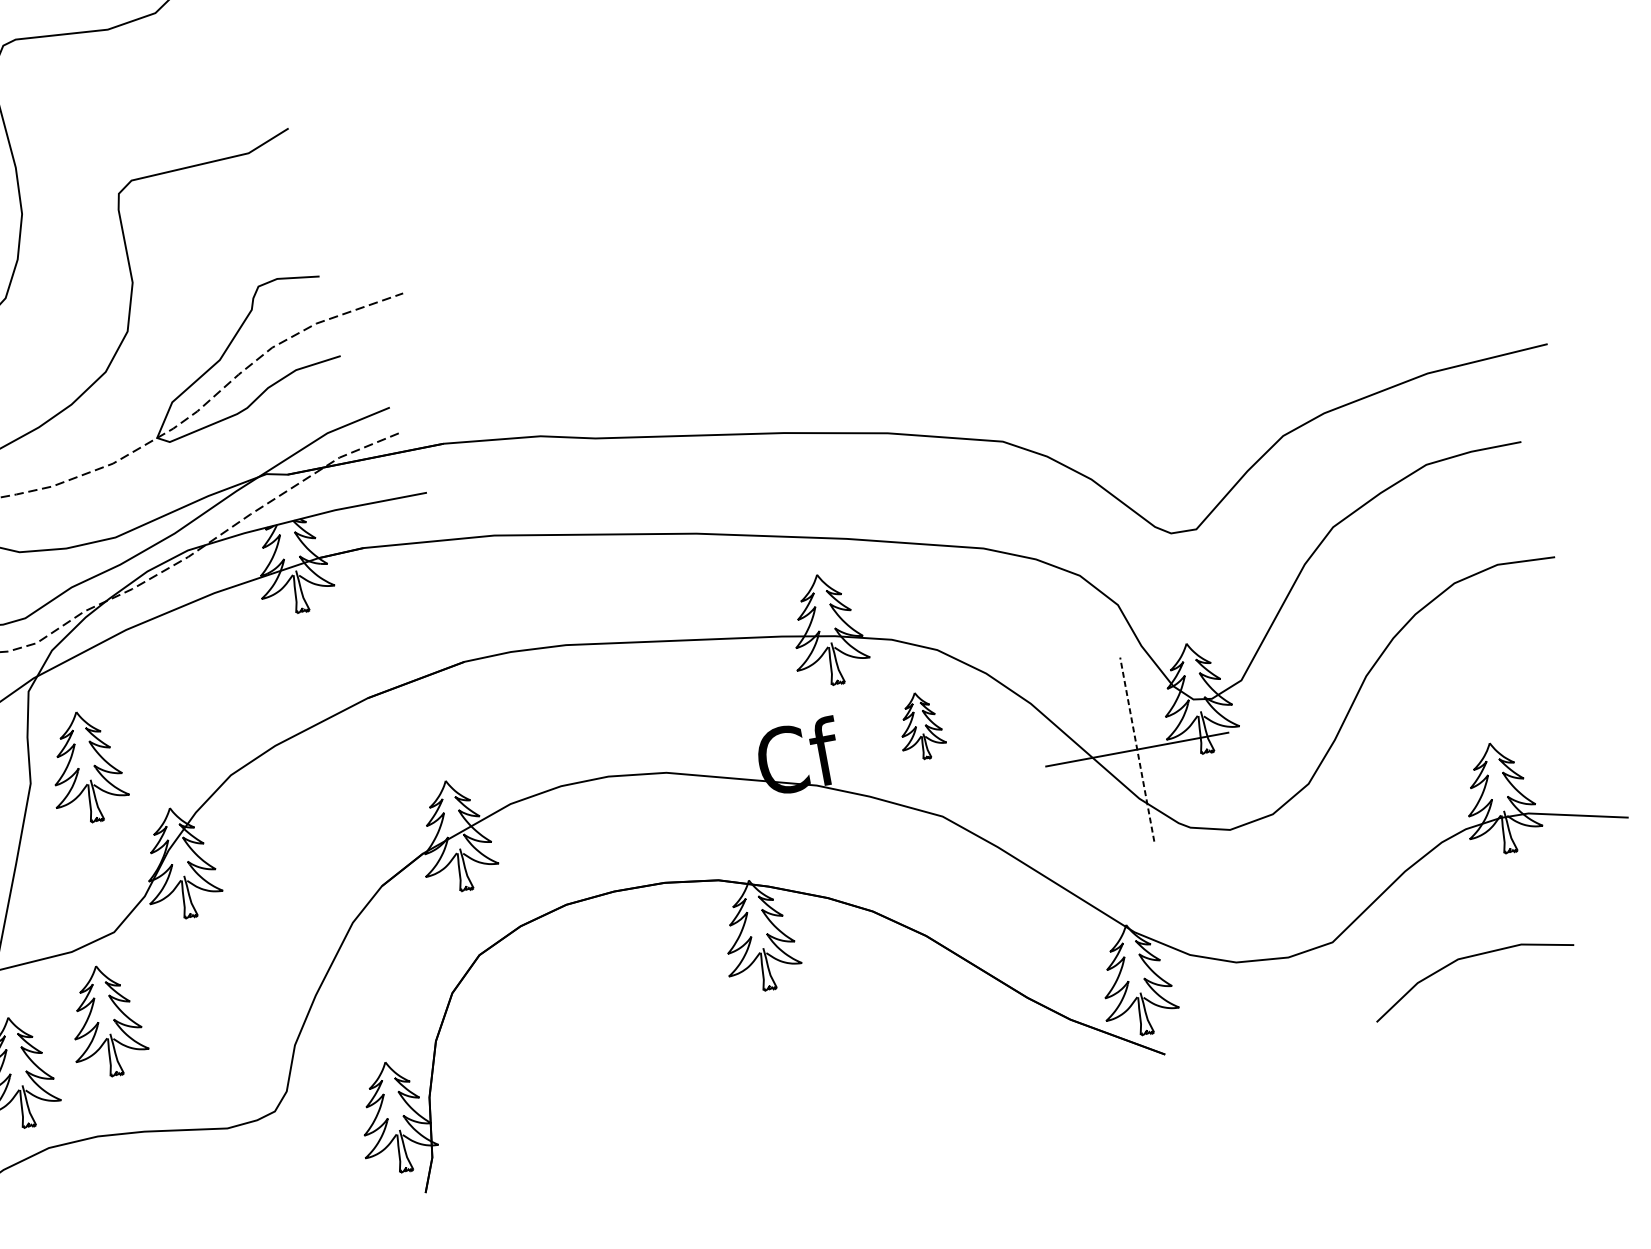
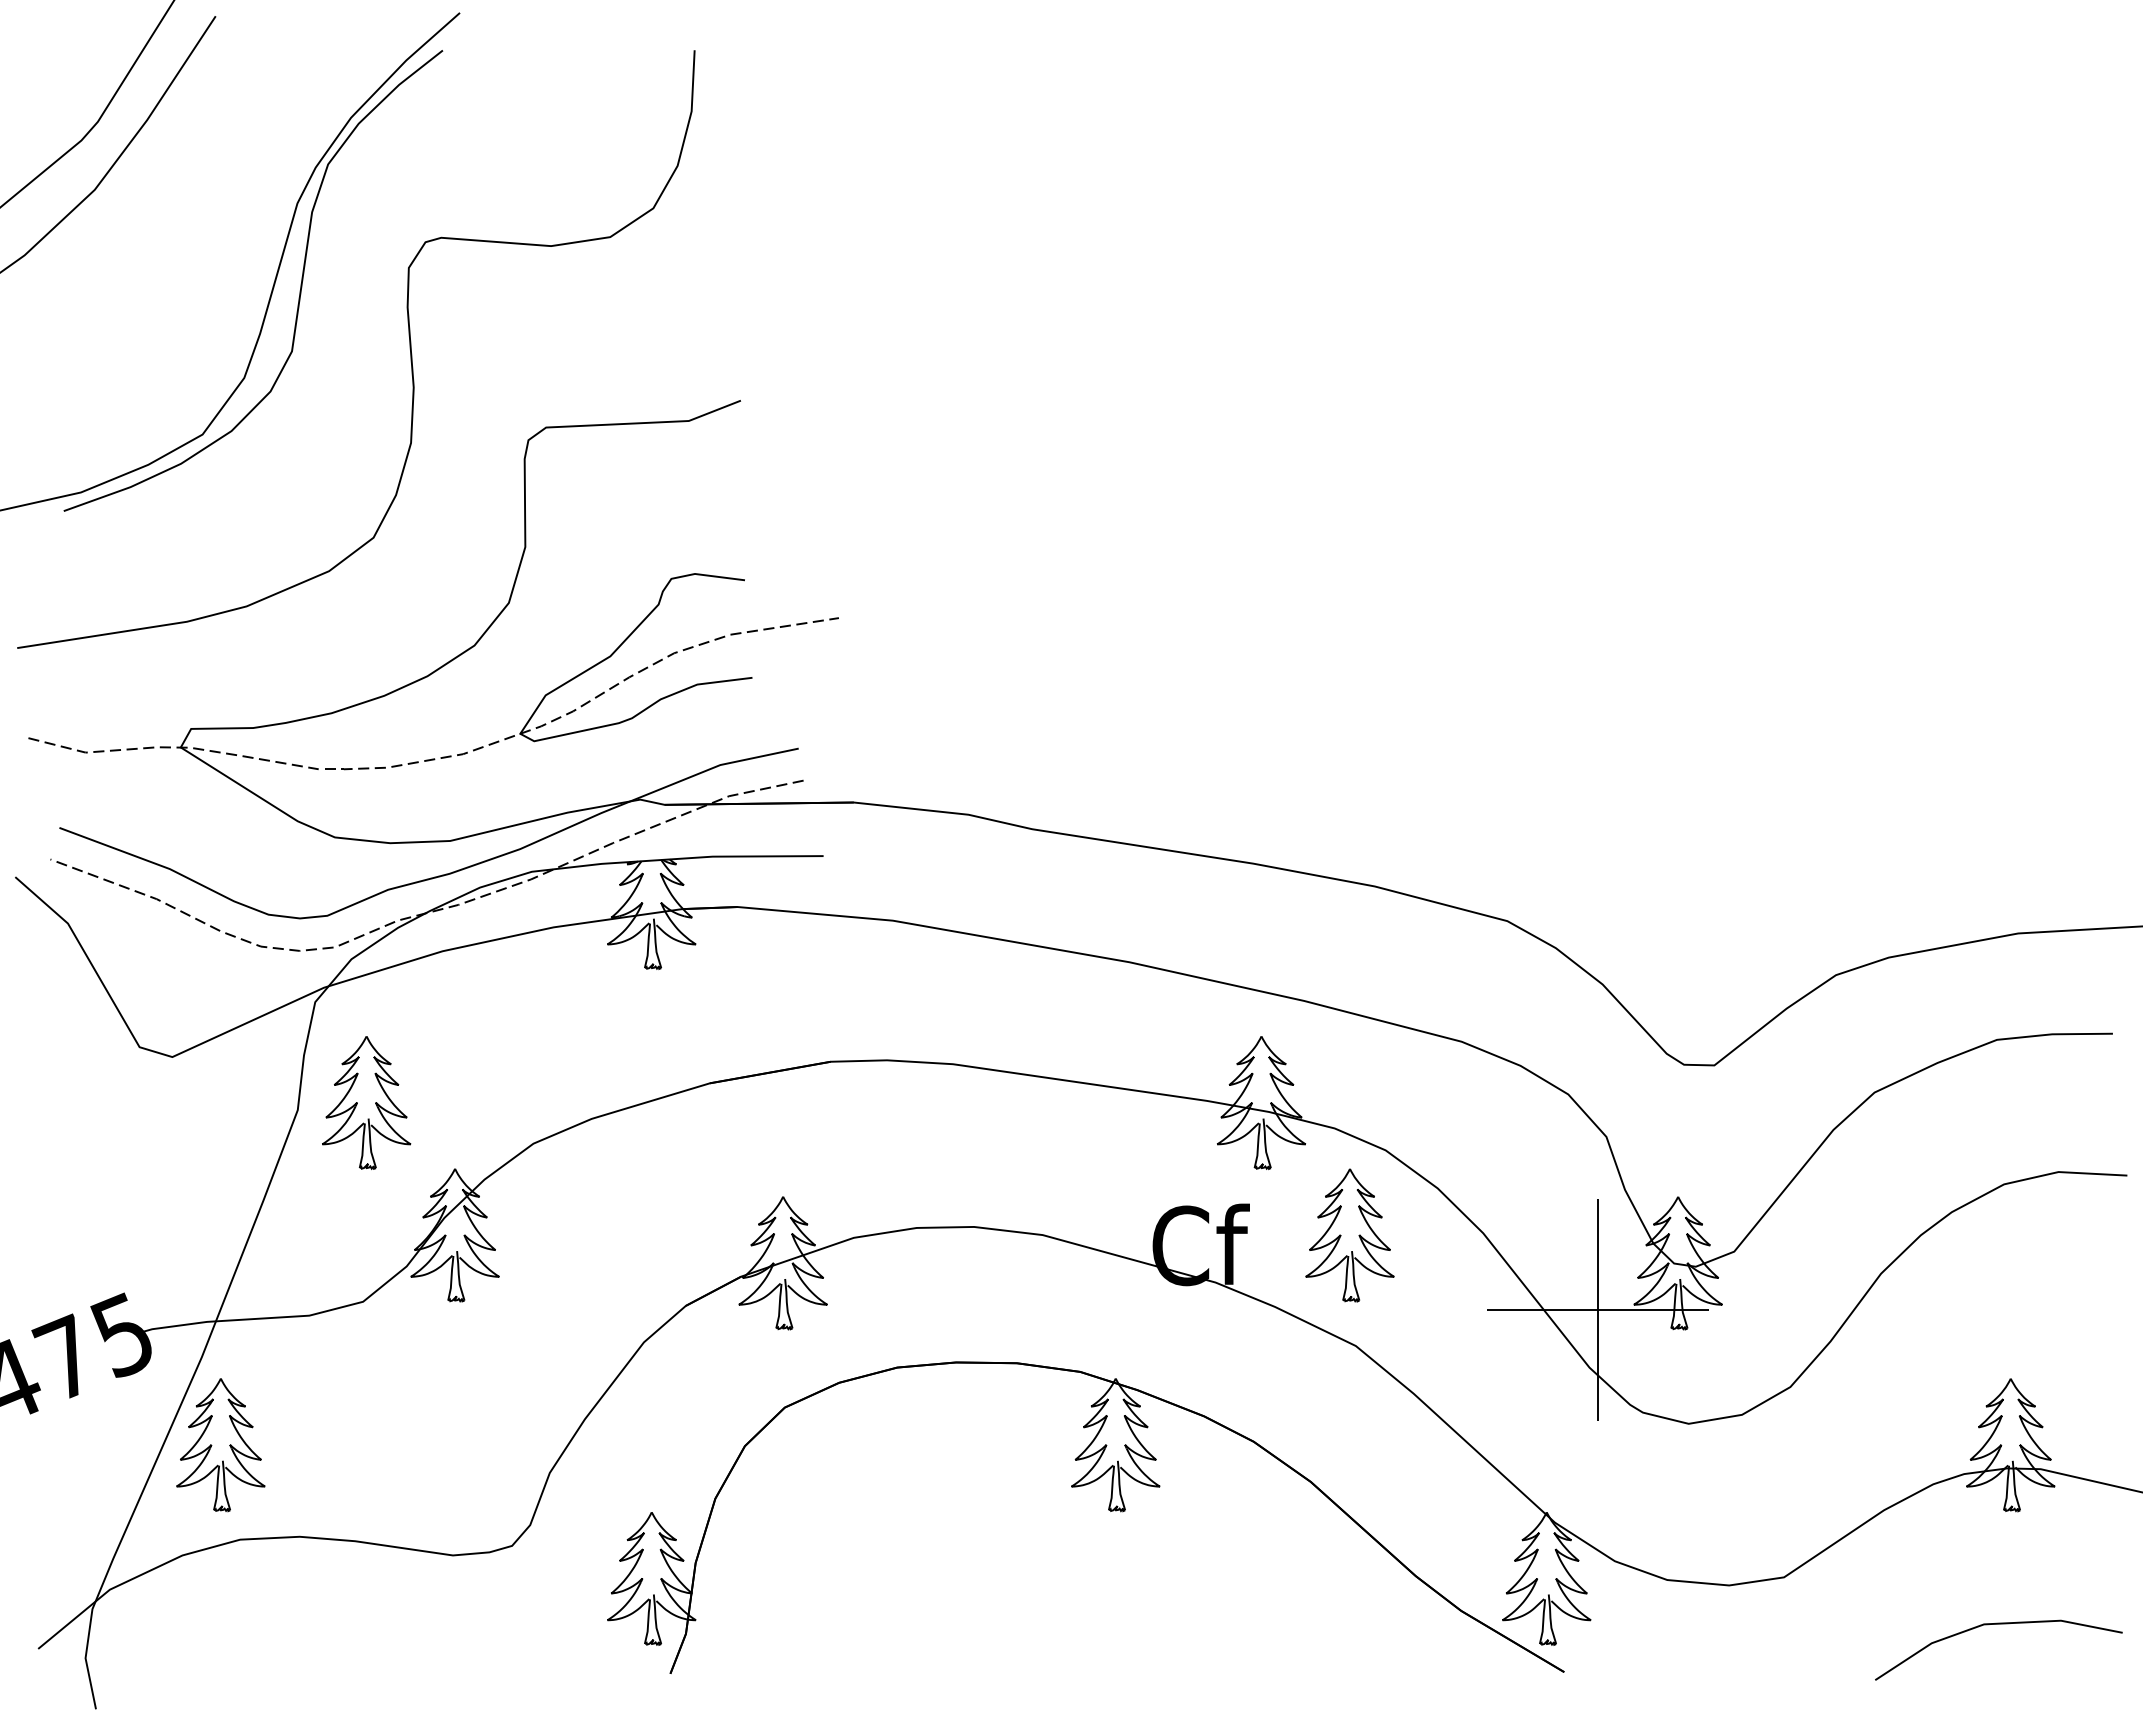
part: (920, 726) -> (1349, 1235), size x1.67
line: (1137, 749) -> (1597, 1309), dashed -> solid
line: (1470, 957) -> (1998, 1624), moved
part: (106, 1020) -> (334, 1403), removed

